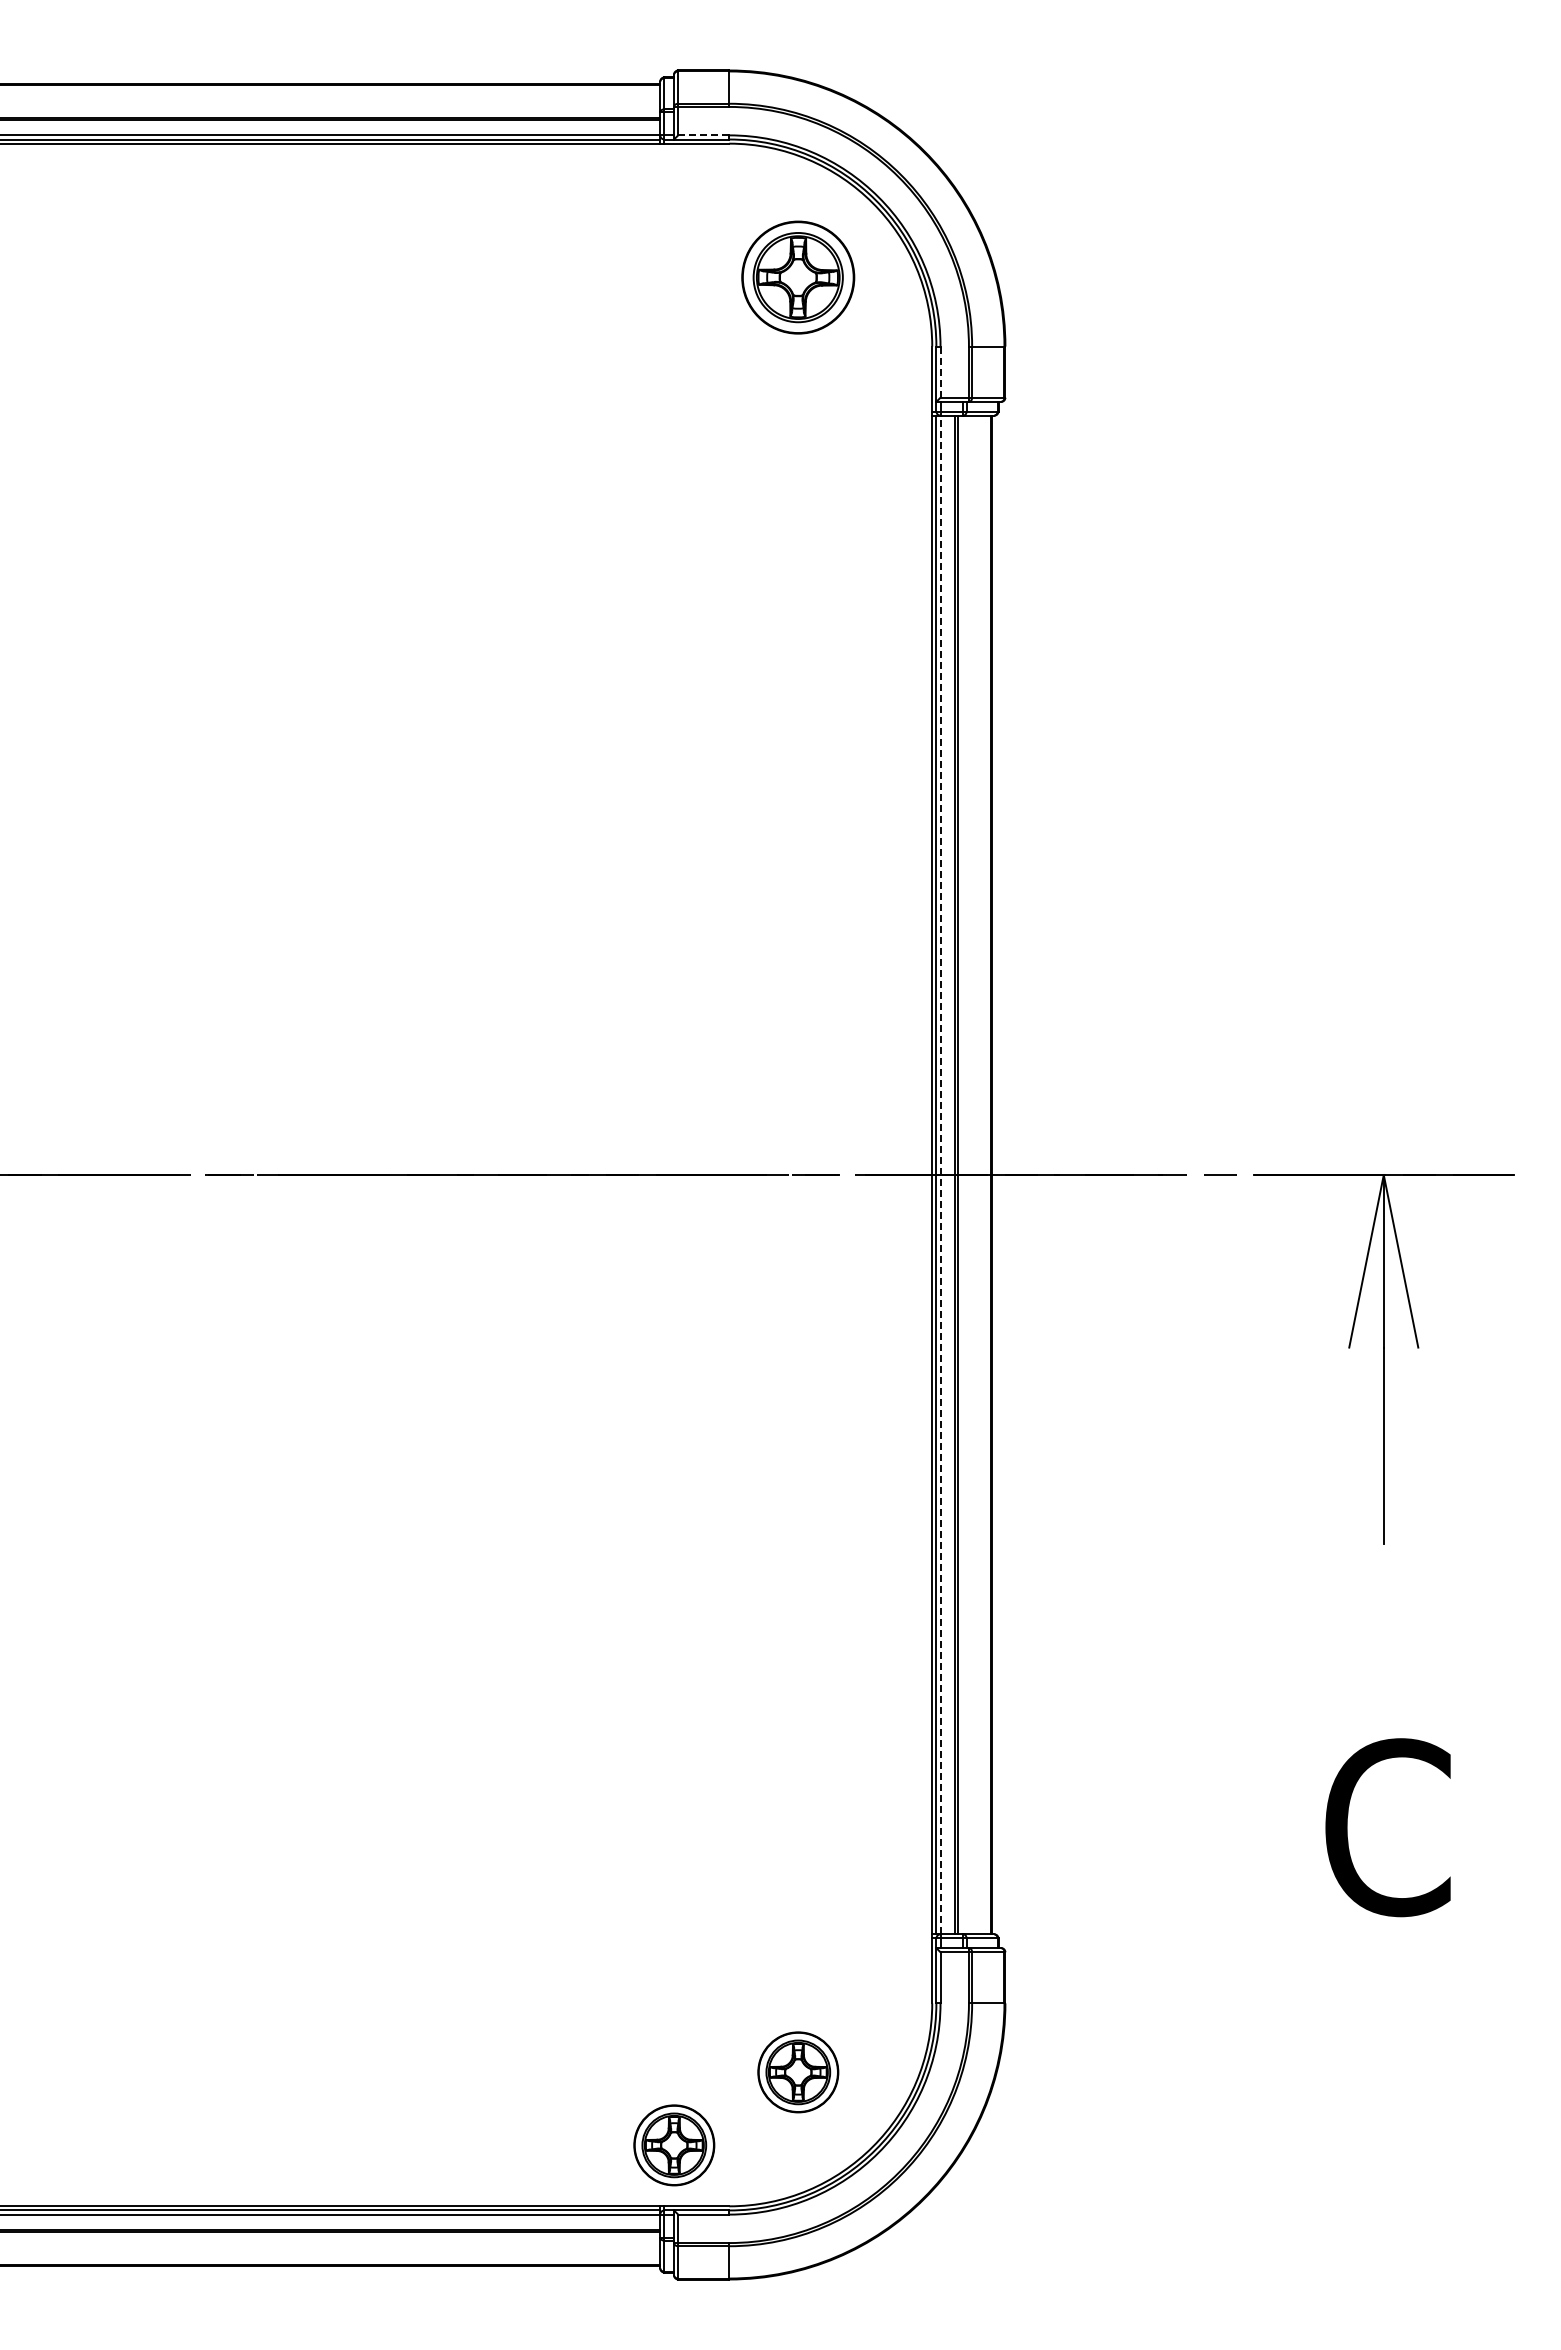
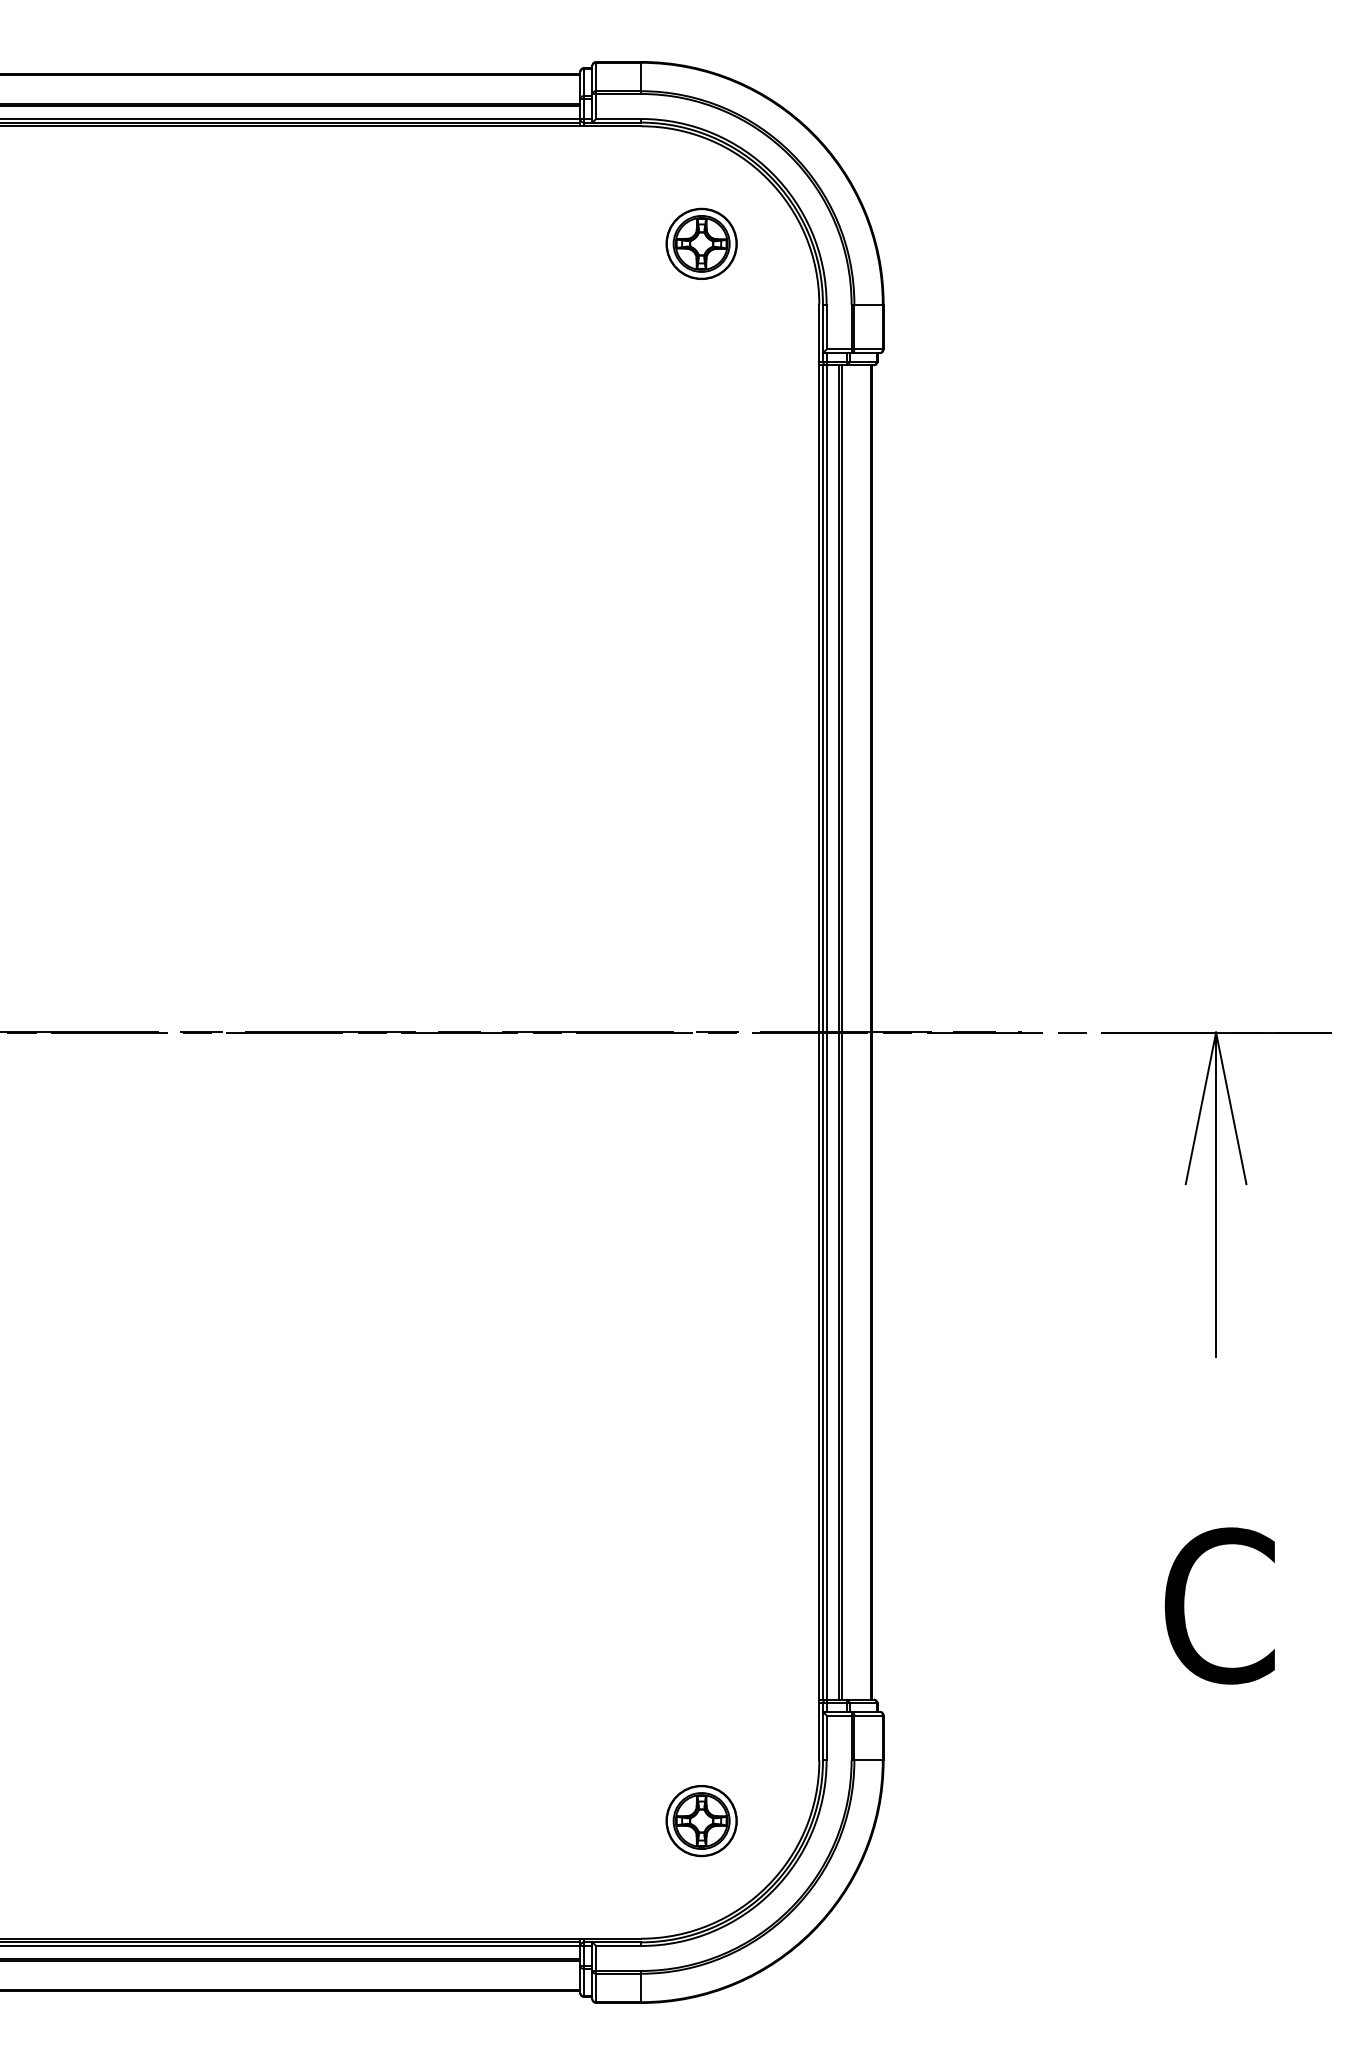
line: (703, 135) -> (618, 119), dashed -> solid
part: (798, 277) -> (701, 243), size x0.71
line: (940, 372) -> (826, 327), dashed -> solid
line: (940, 1174) -> (826, 1032), dashed -> solid
part: (674, 2145) -> (592, 1885), removed

